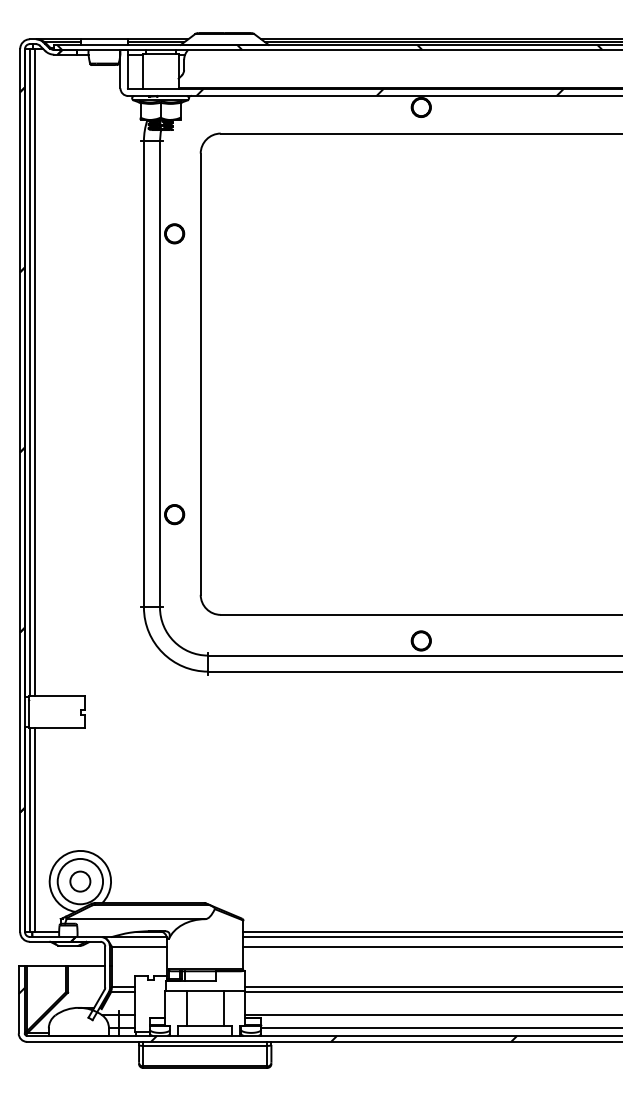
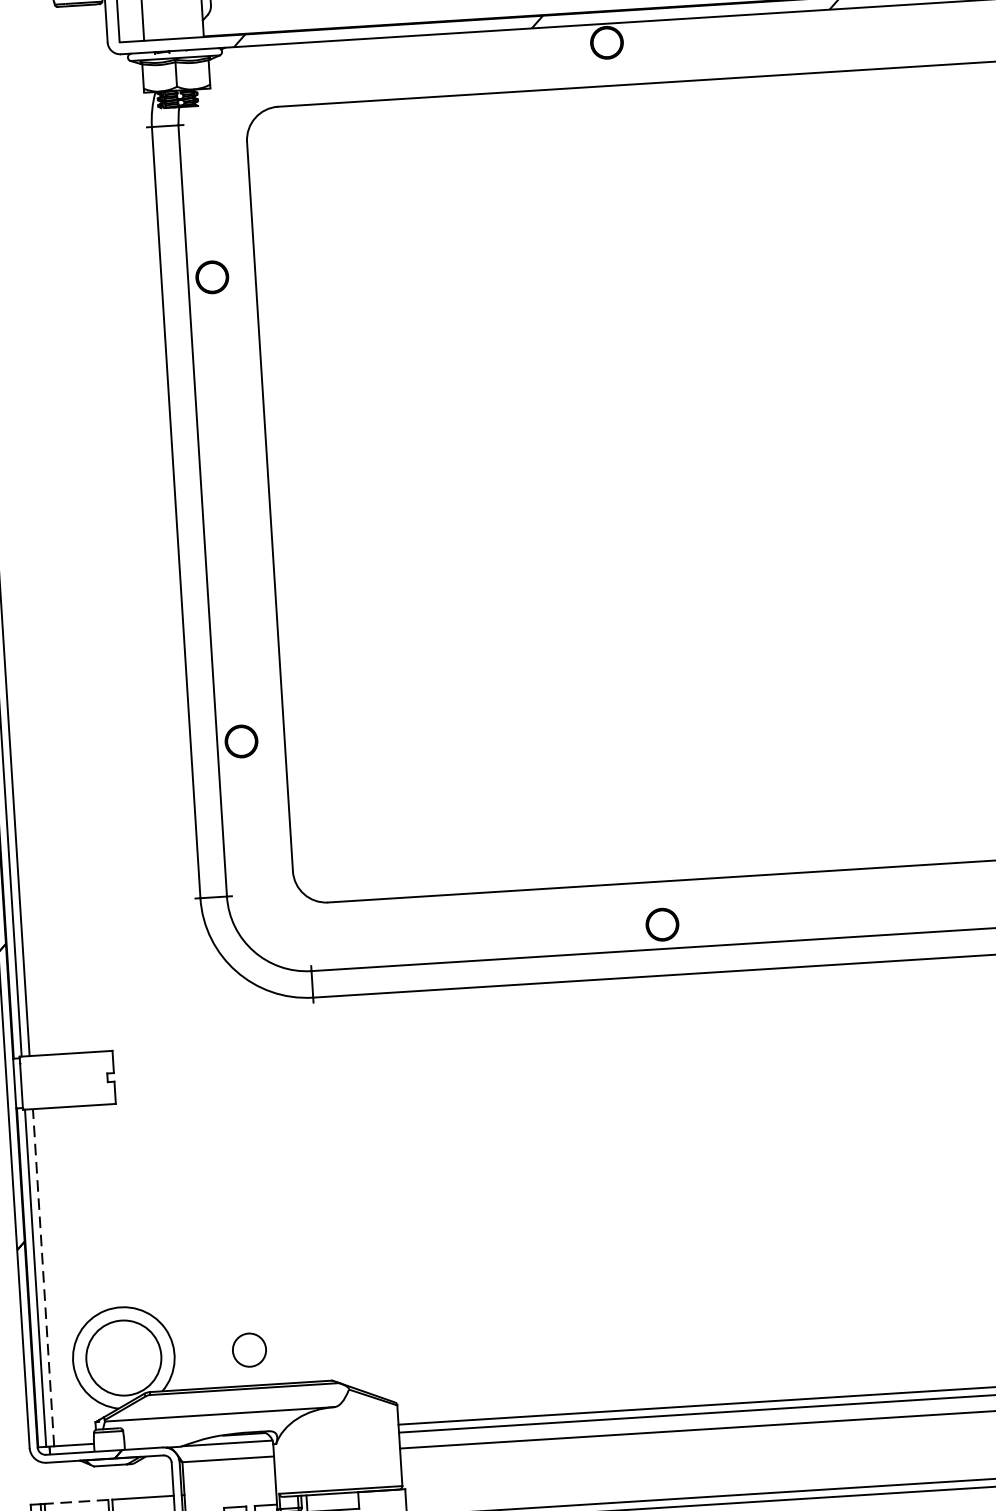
line: (35, 830) -> (44, 1278), solid -> dashed
circle: (80, 881) -> (249, 1349), moved
line: (45, 966) -> (75, 1502), solid -> dashed

